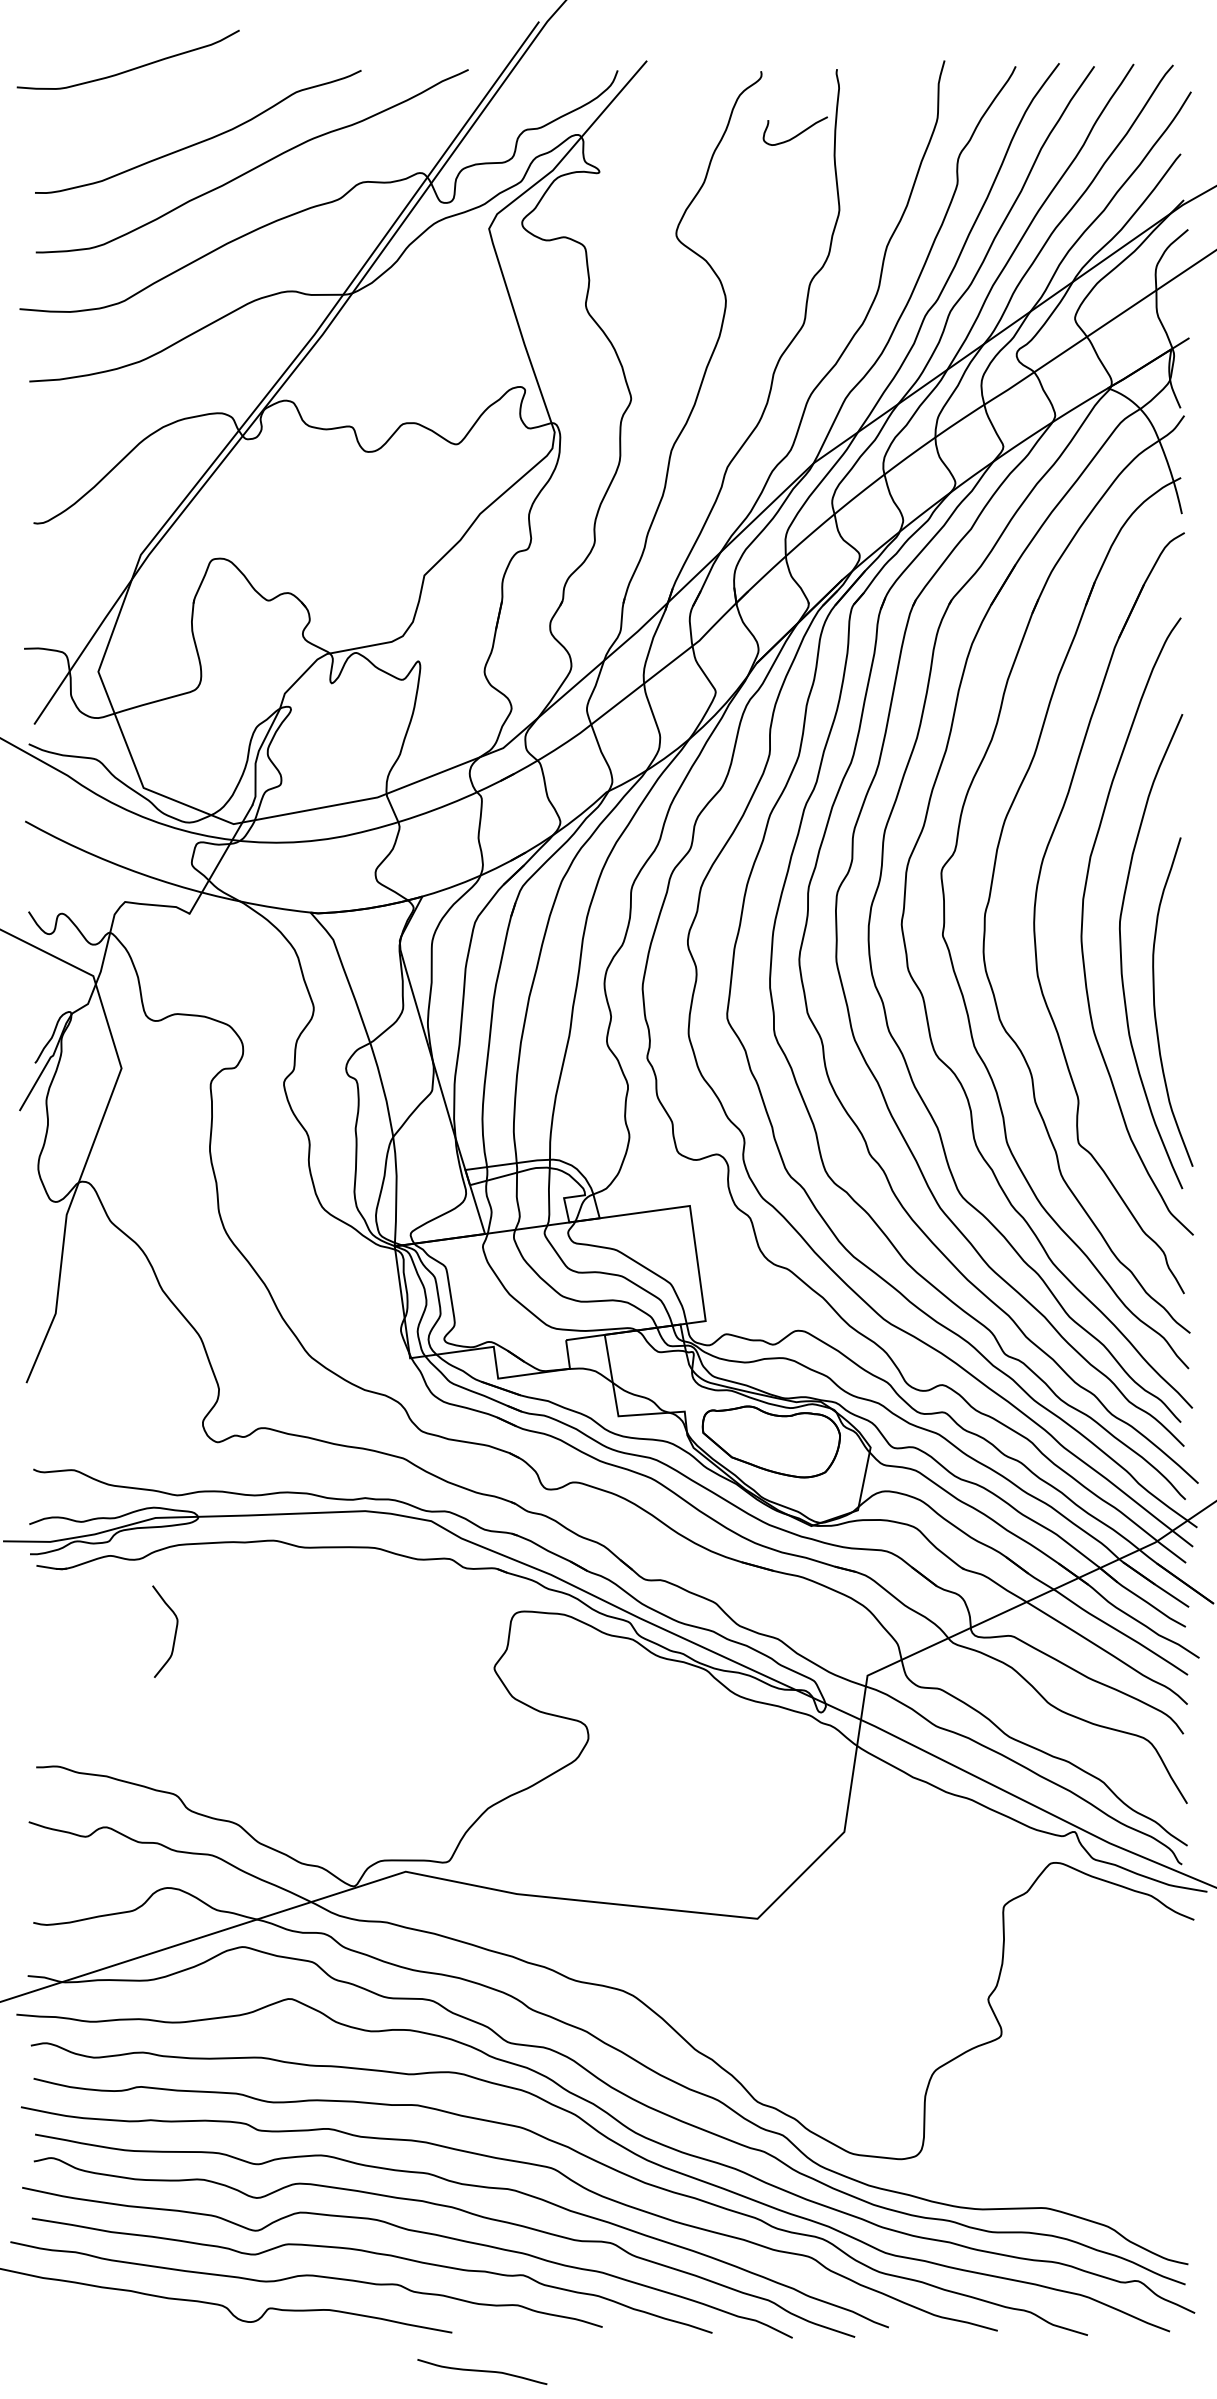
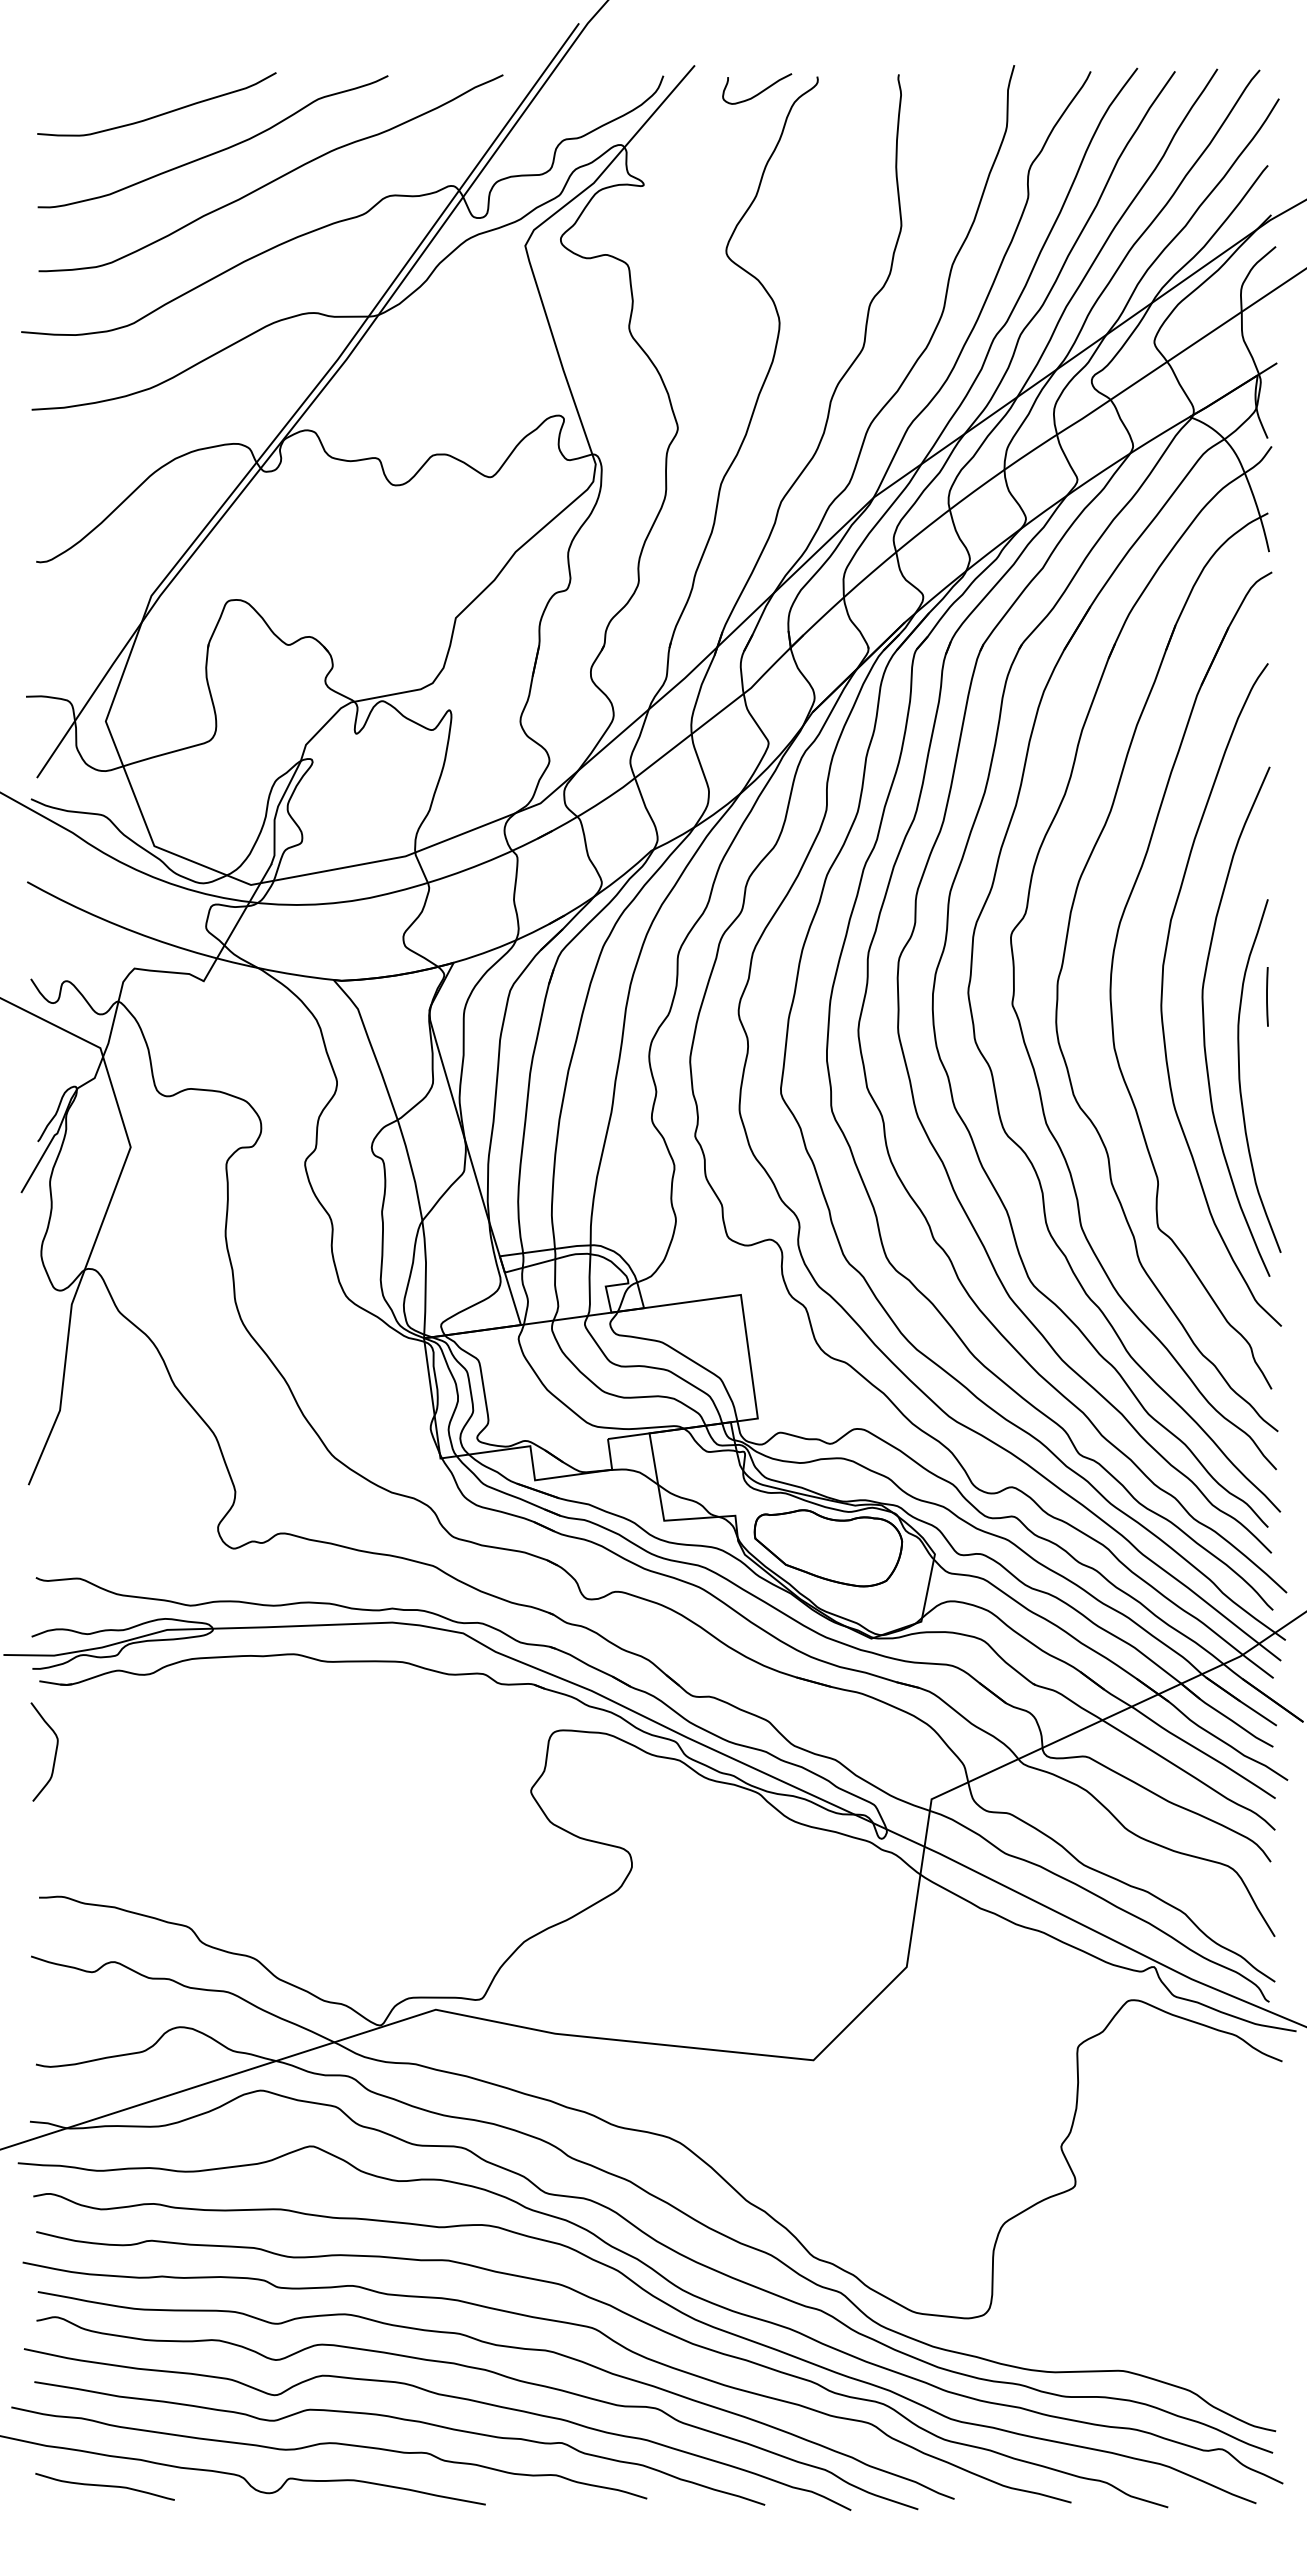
curve: (129, 69) -> (158, 114), moved
curve: (798, 133) -> (760, 91), moved
line: (1180, 927) -> (1267, 996), added
curve: (174, 1633) -> (54, 1754), moved
curve: (481, 2371) -> (104, 2486), moved

